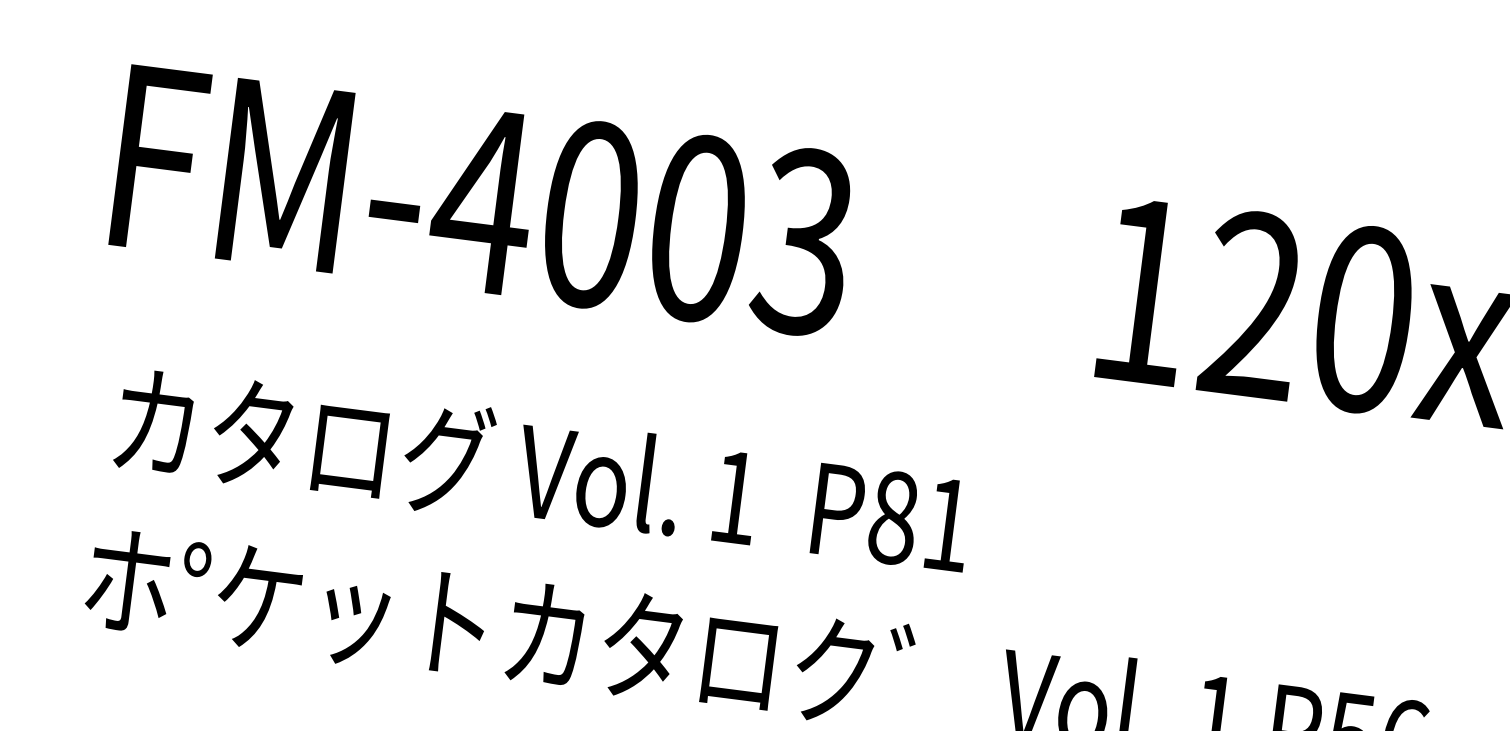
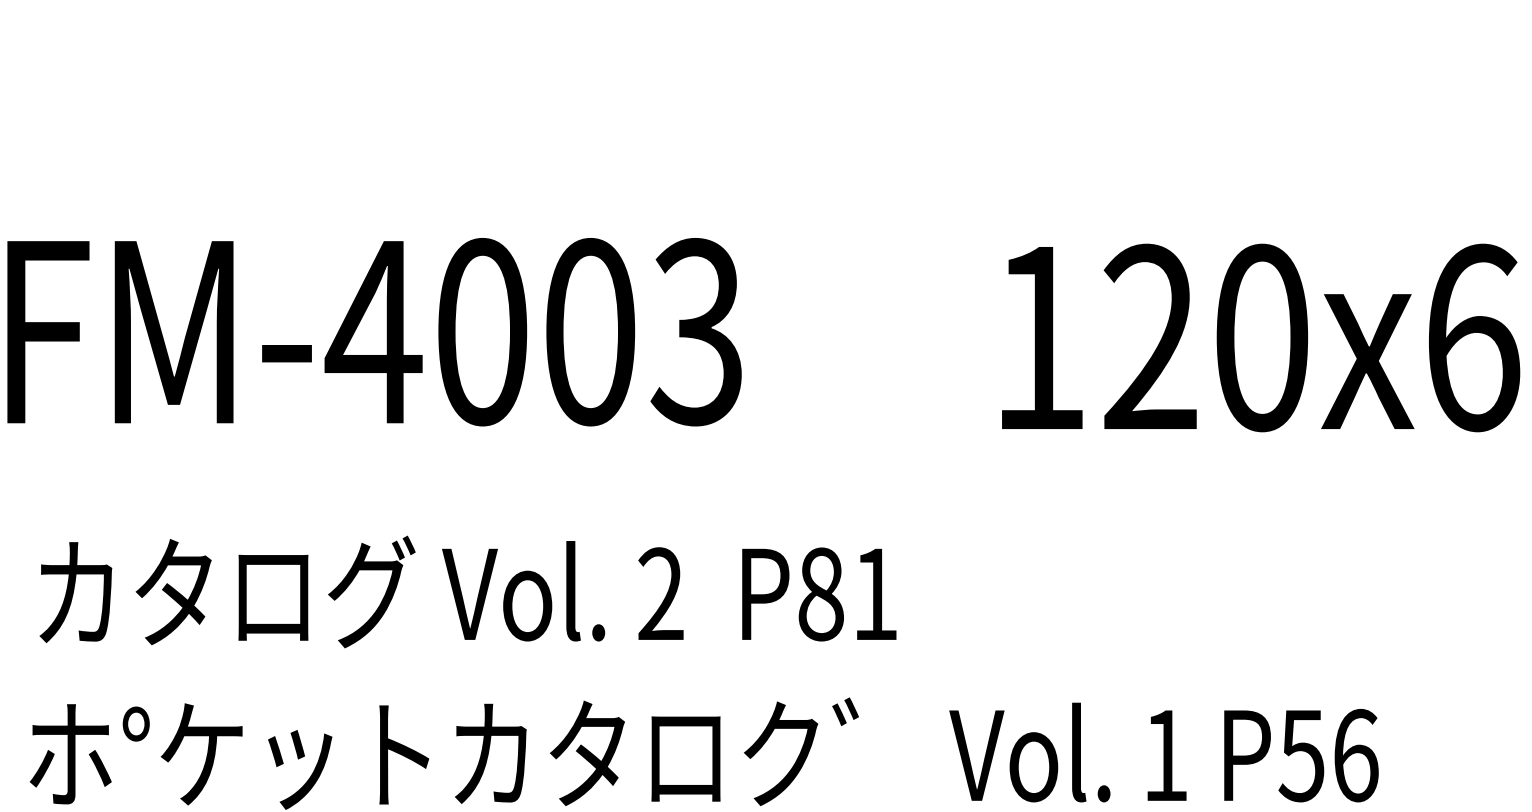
text: (734, 496) -> (660, 593), 1 -> 2

